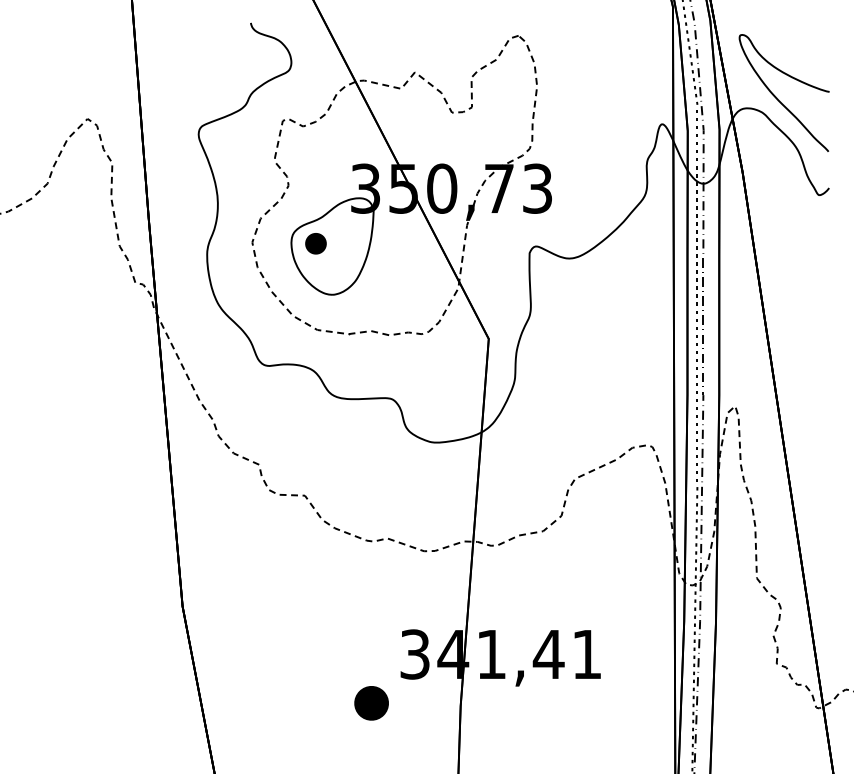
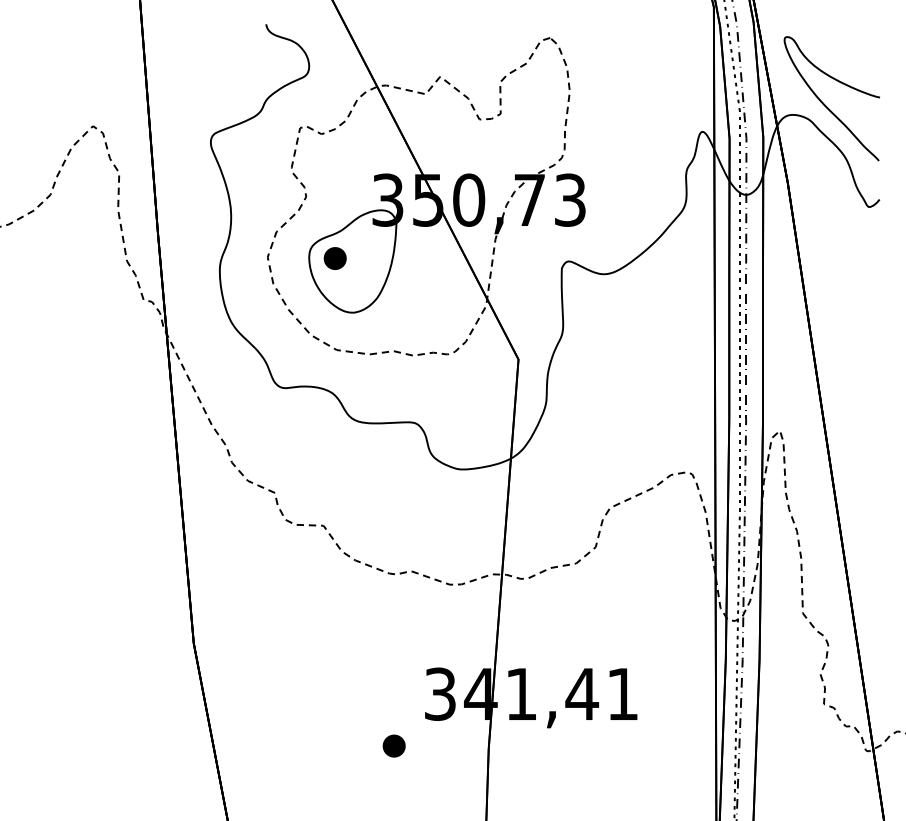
part: (371, 703) -> (394, 746), size x0.62

